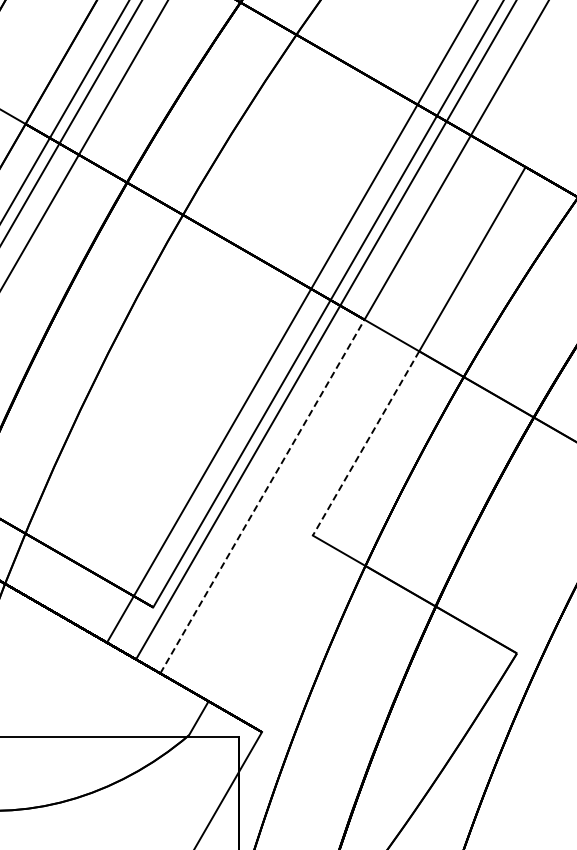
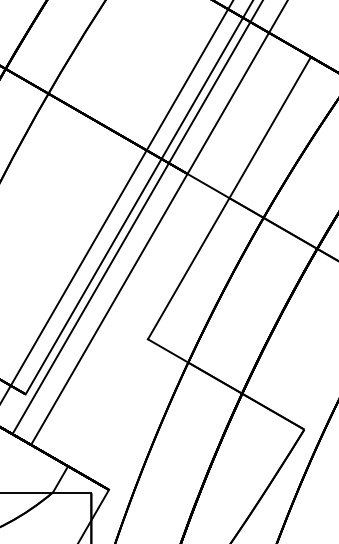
line: (365, 443) -> (188, 268), dashed -> solid
line: (262, 496) -> (109, 309), dashed -> solid

